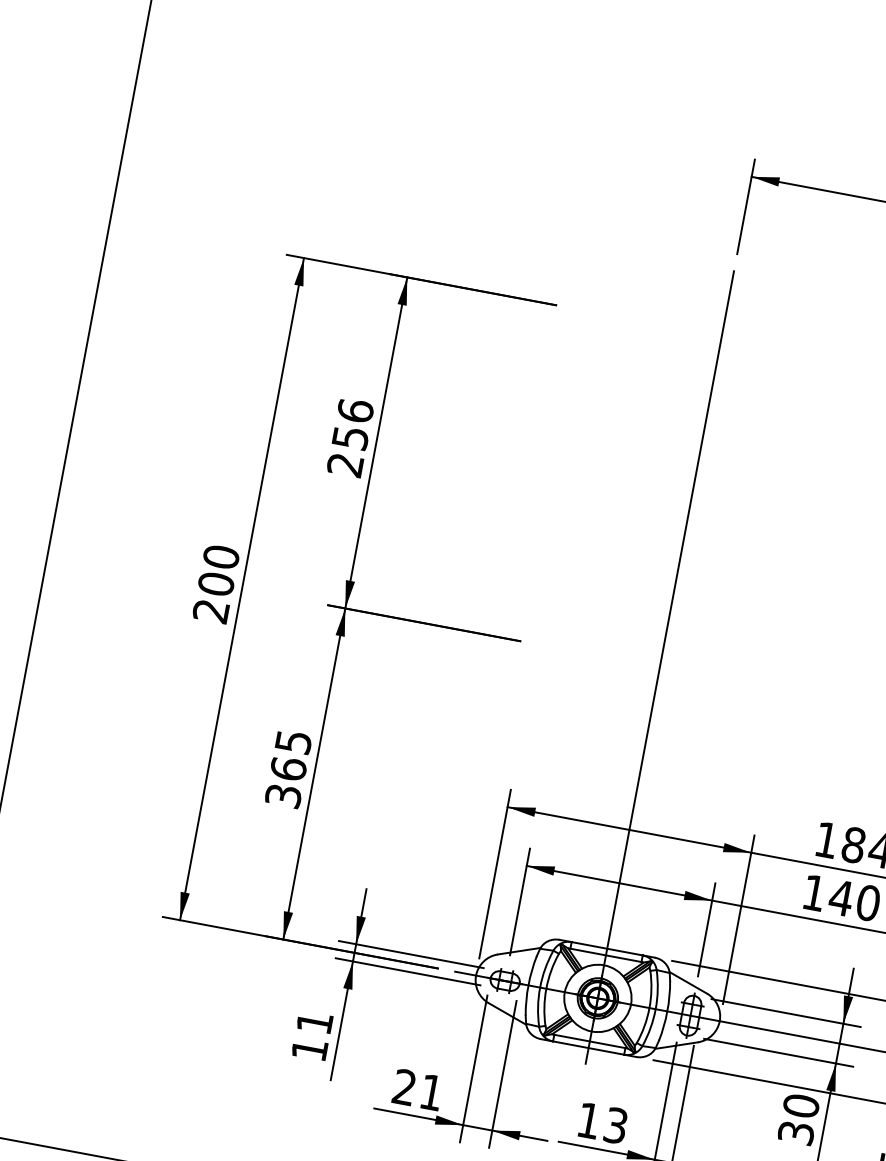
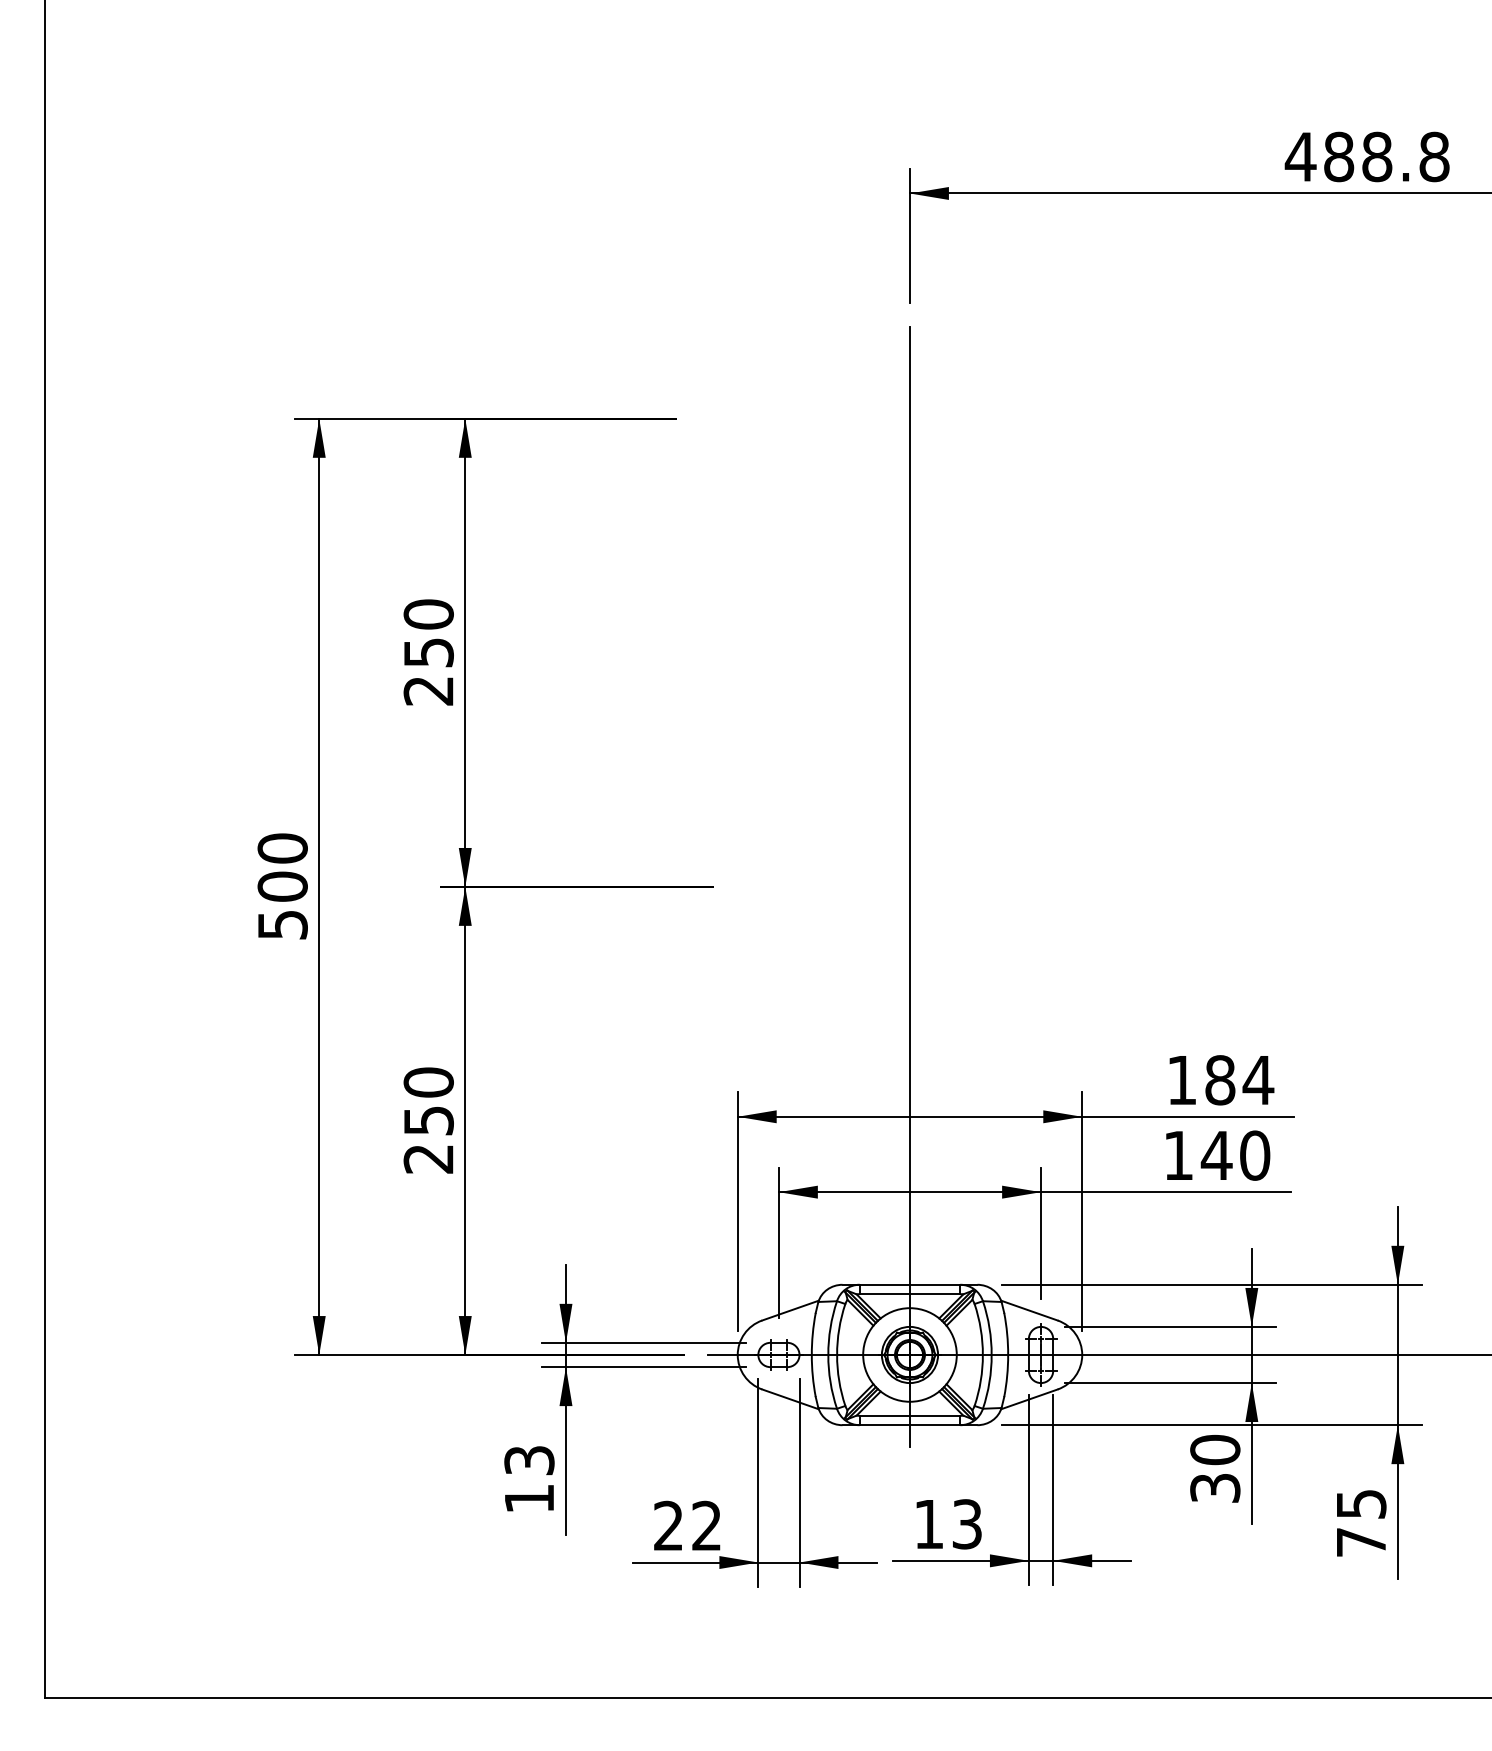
text: (355, 410) -> (428, 614), 256 -> 250
text: (210, 611) -> (282, 925), 200 -> 500
text: (288, 768) -> (428, 1120), 365 -> 250
text: (314, 1022) -> (529, 1460), 11 -> 13
text: (431, 1092) -> (706, 1525), 21 -> 22

